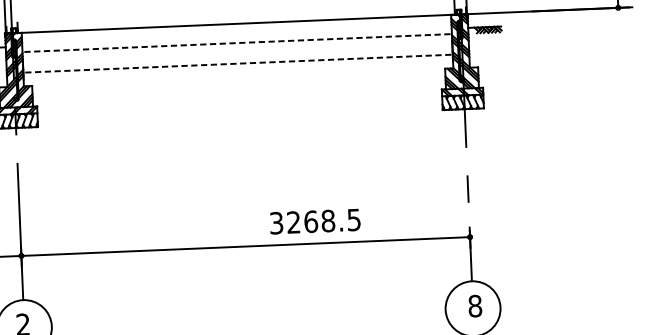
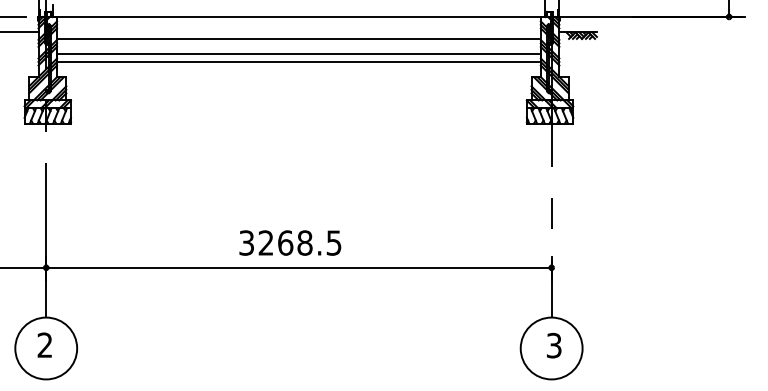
line: (235, 43) -> (297, 38), dashed -> solid
line: (237, 57) -> (298, 54), added
line: (236, 63) -> (297, 61), dashed -> solid
text: (315, 221) -> (290, 242), moved
text: (474, 306) -> (553, 345), 8 -> 3

